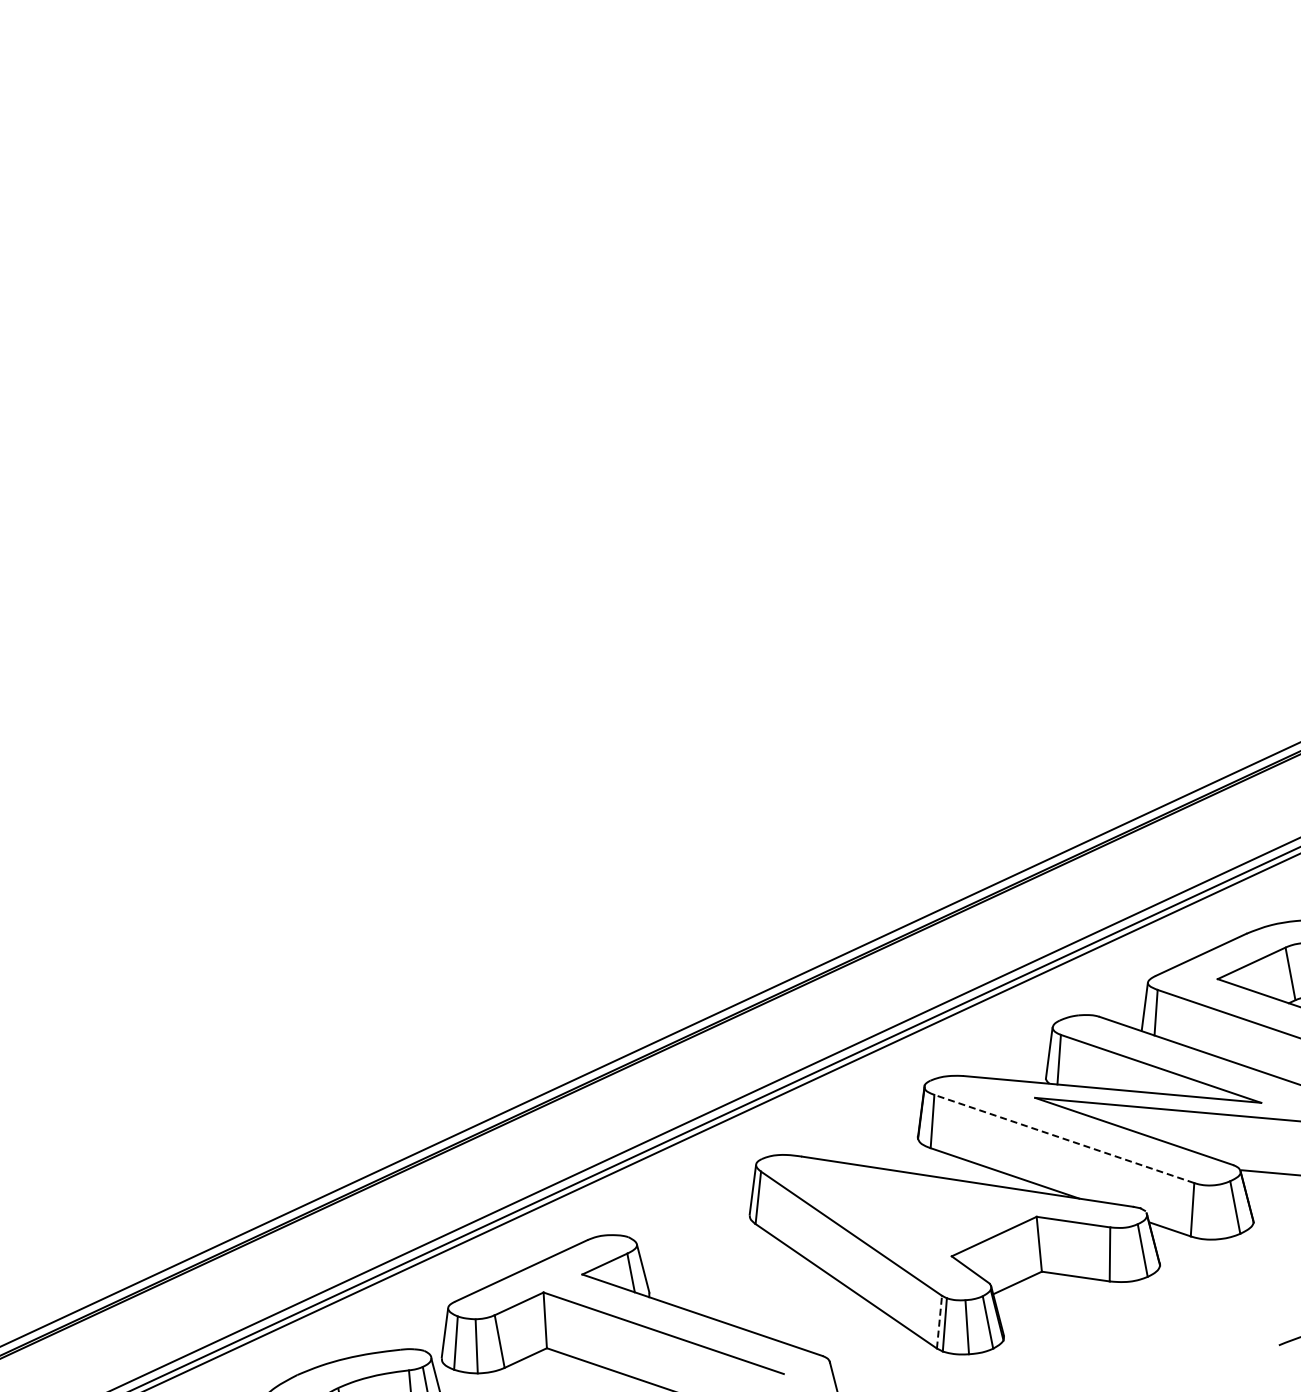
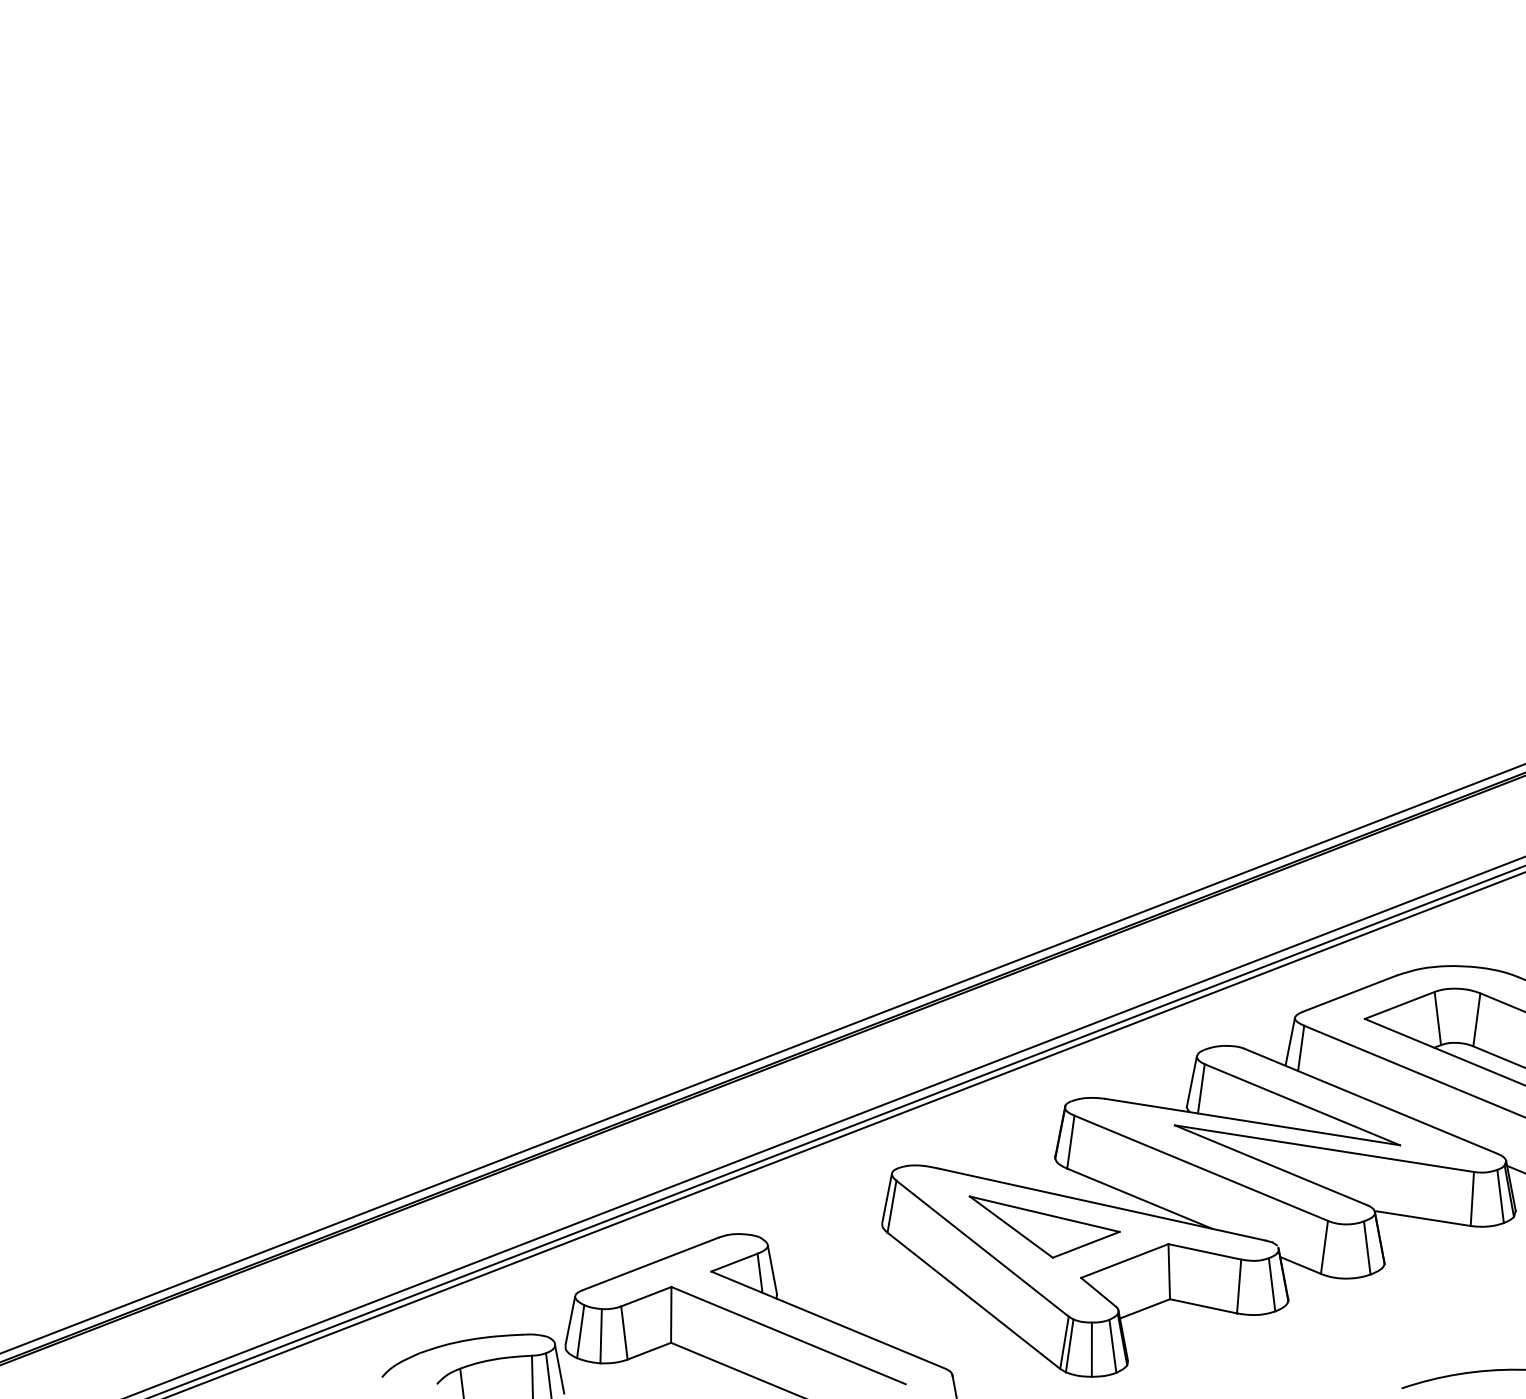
line: (1063, 1139) -> (1200, 1168), dashed -> solid
part: (911, 1207) -> (1044, 1226), added
line: (939, 1321) -> (1064, 1342), dashed -> solid

